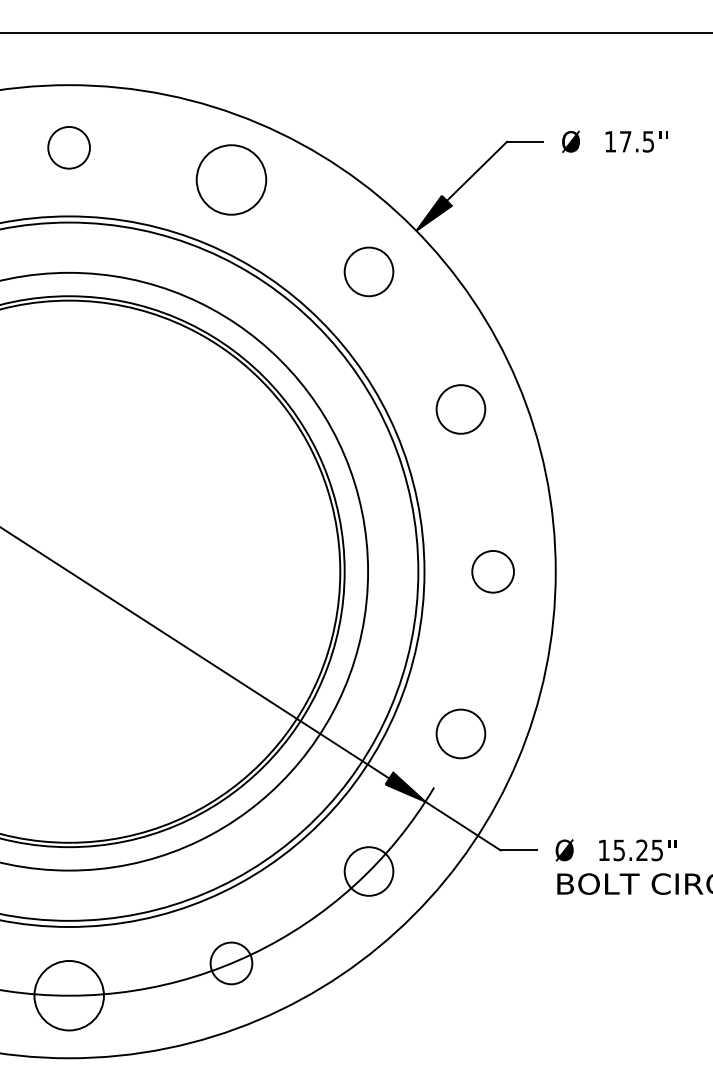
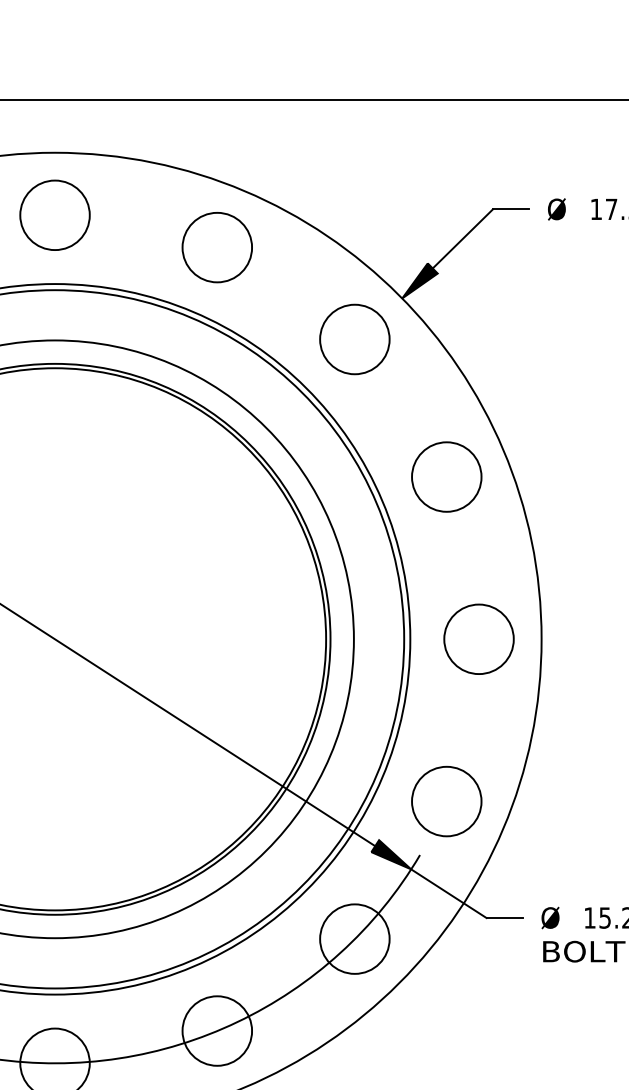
circle: (68, 147) -> (54, 215), size x1.67
circle: (368, 271) -> (354, 339), size x1.43
circle: (460, 409) -> (446, 477), size x1.43
circle: (492, 571) -> (478, 639), size x1.67
circle: (460, 733) -> (446, 801), size x1.43
circle: (368, 871) -> (354, 939), size x1.43
circle: (231, 963) -> (217, 1031), size x1.67

